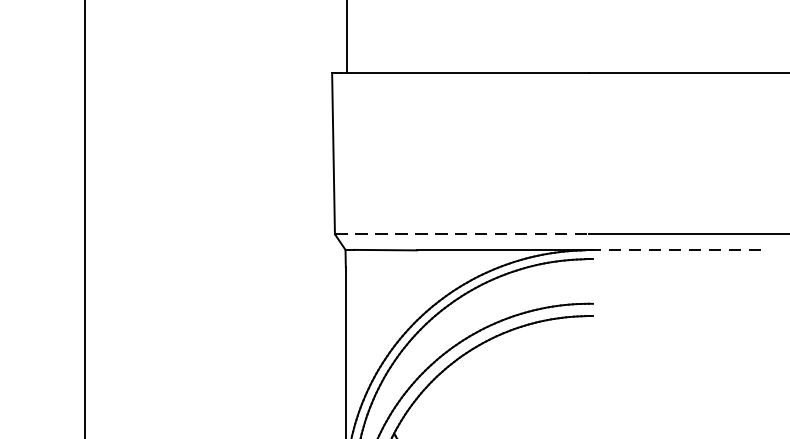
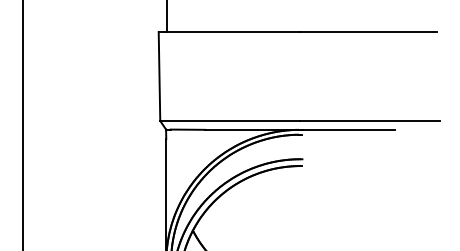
line: (462, 233) -> (230, 120), dashed -> solid
line: (674, 249) -> (347, 129), dashed -> solid

